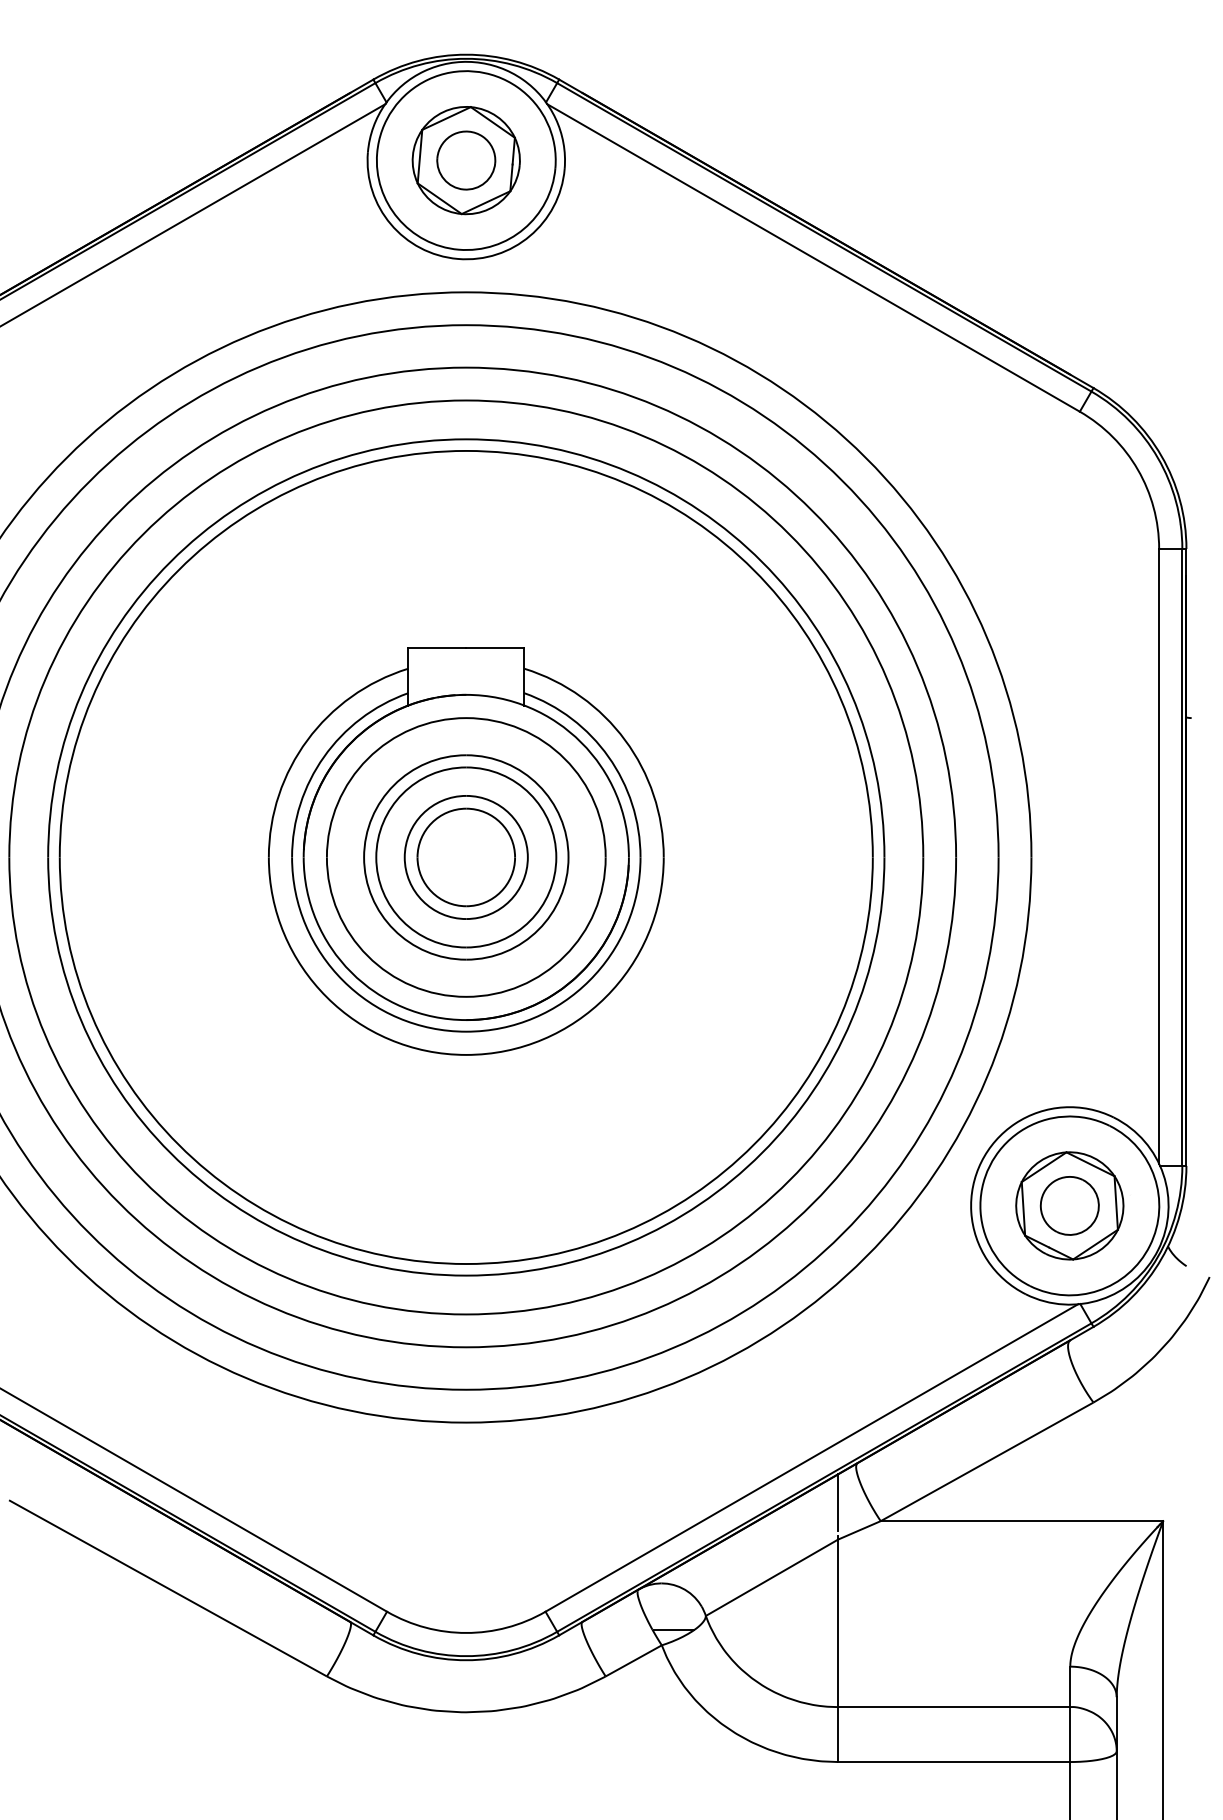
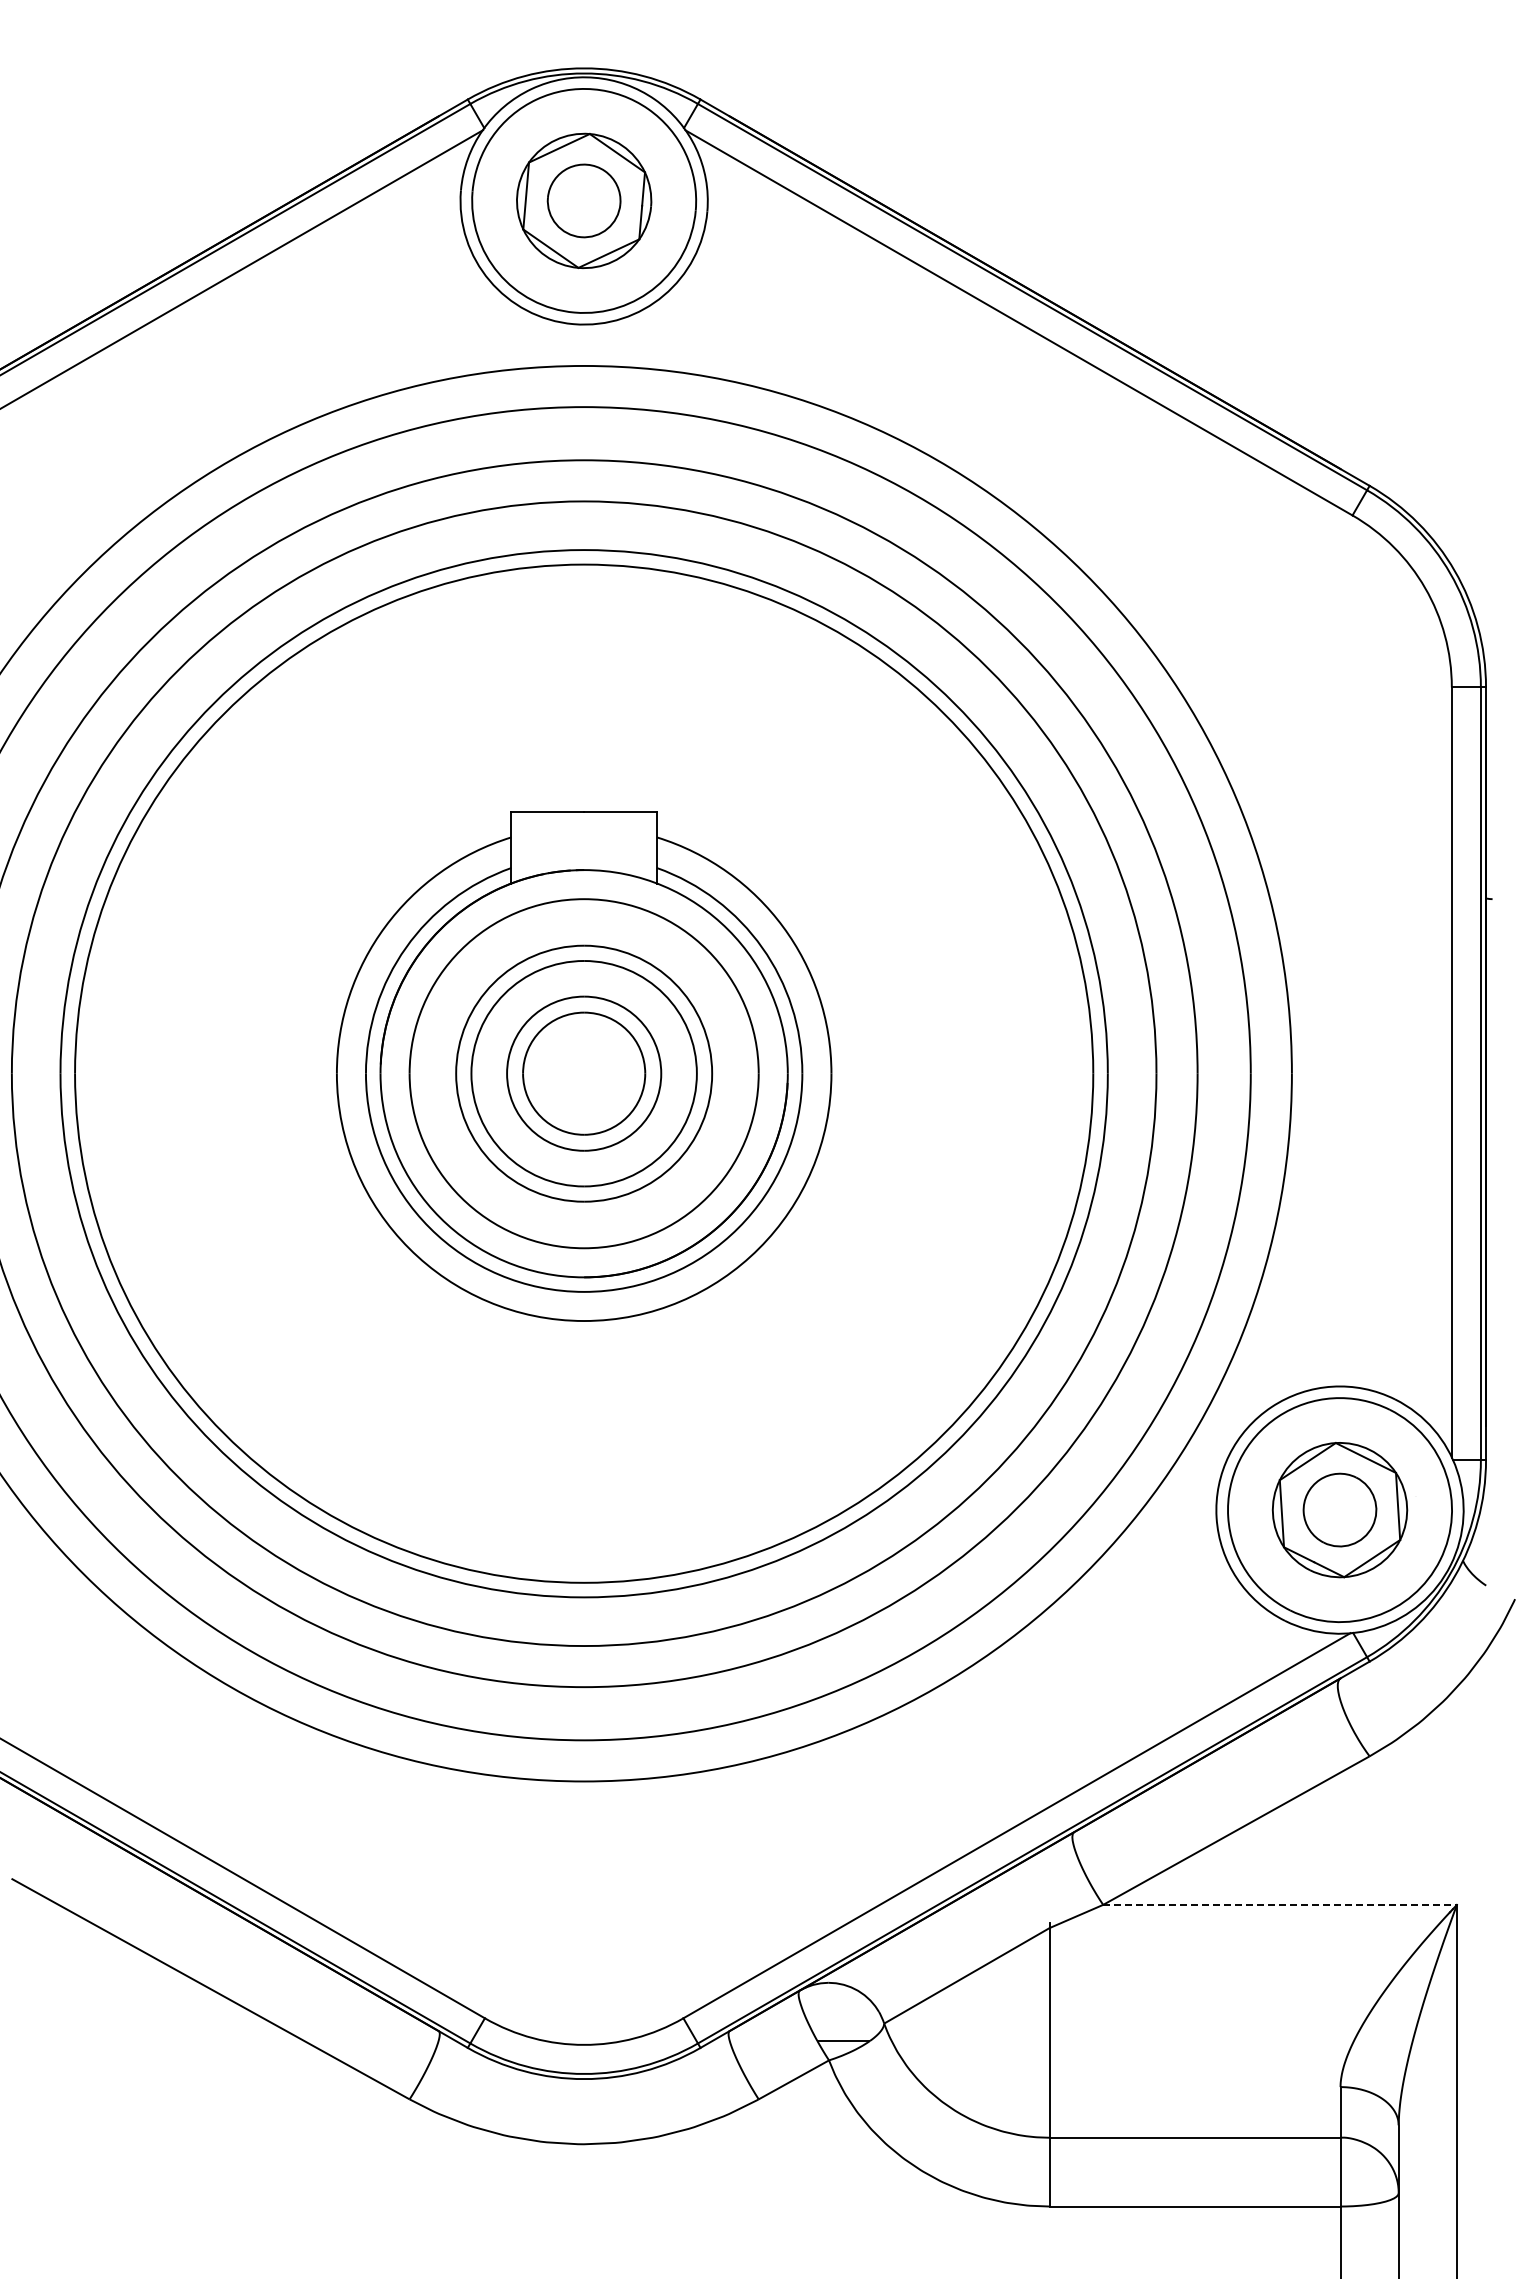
line: (837, 1502) -> (1049, 1881), removed
line: (1022, 1520) -> (1280, 1904), solid -> dashed

